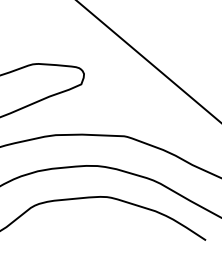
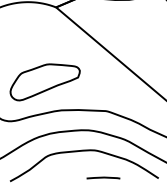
line: (120, 238) -> (103, 177), added

